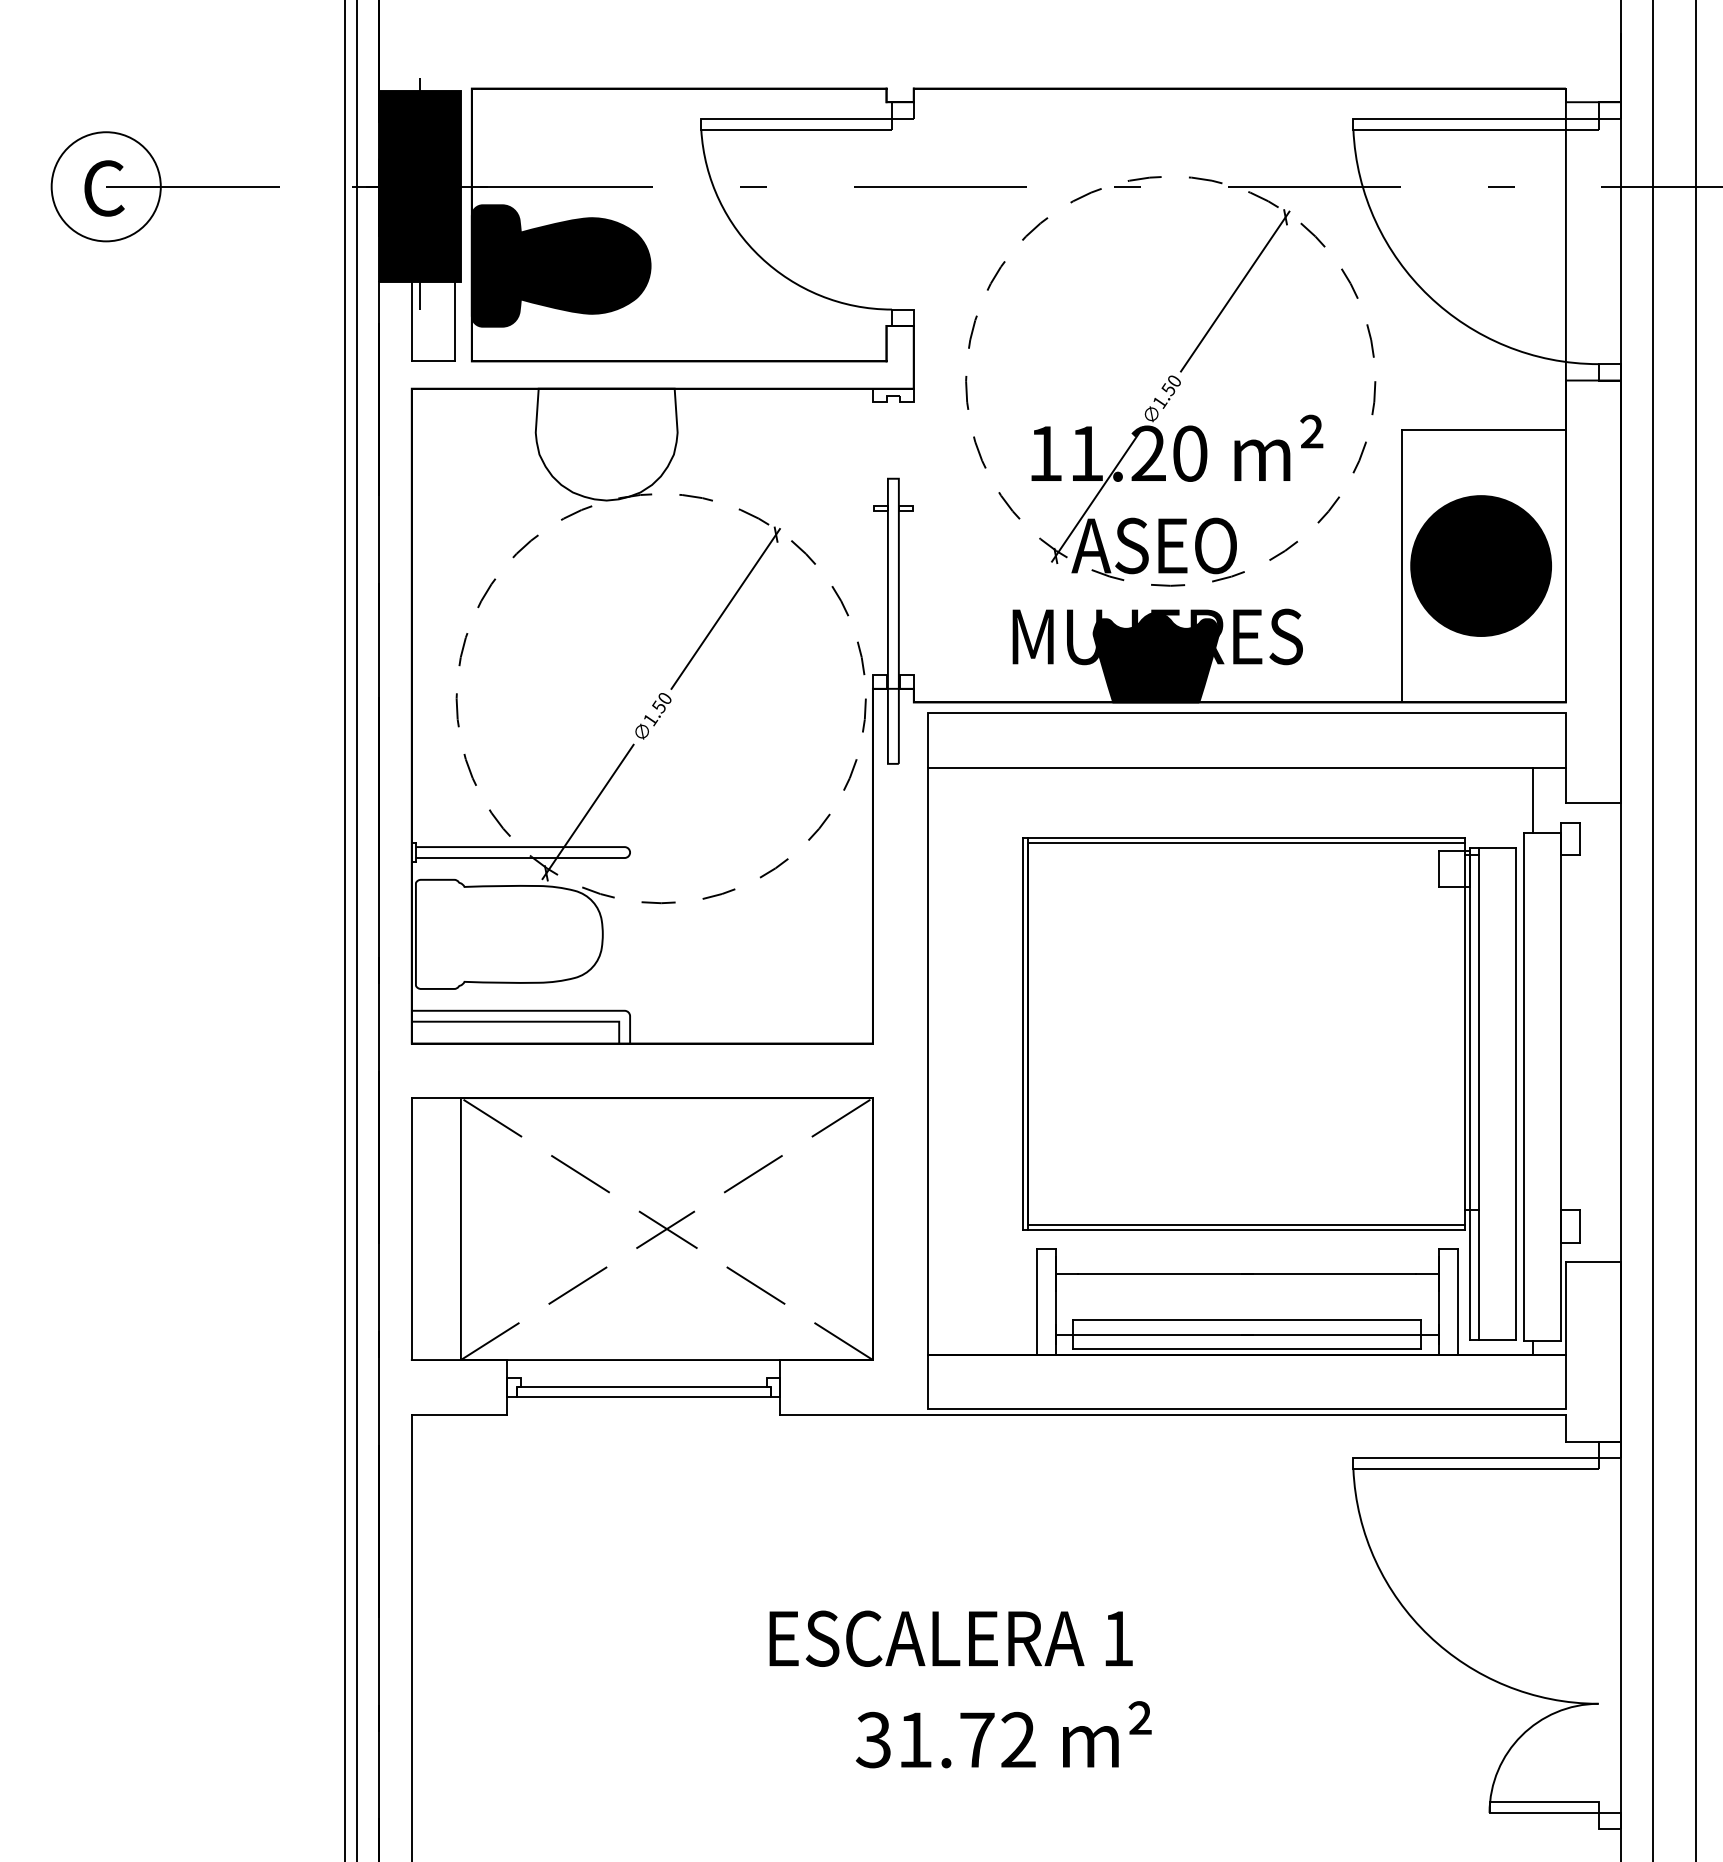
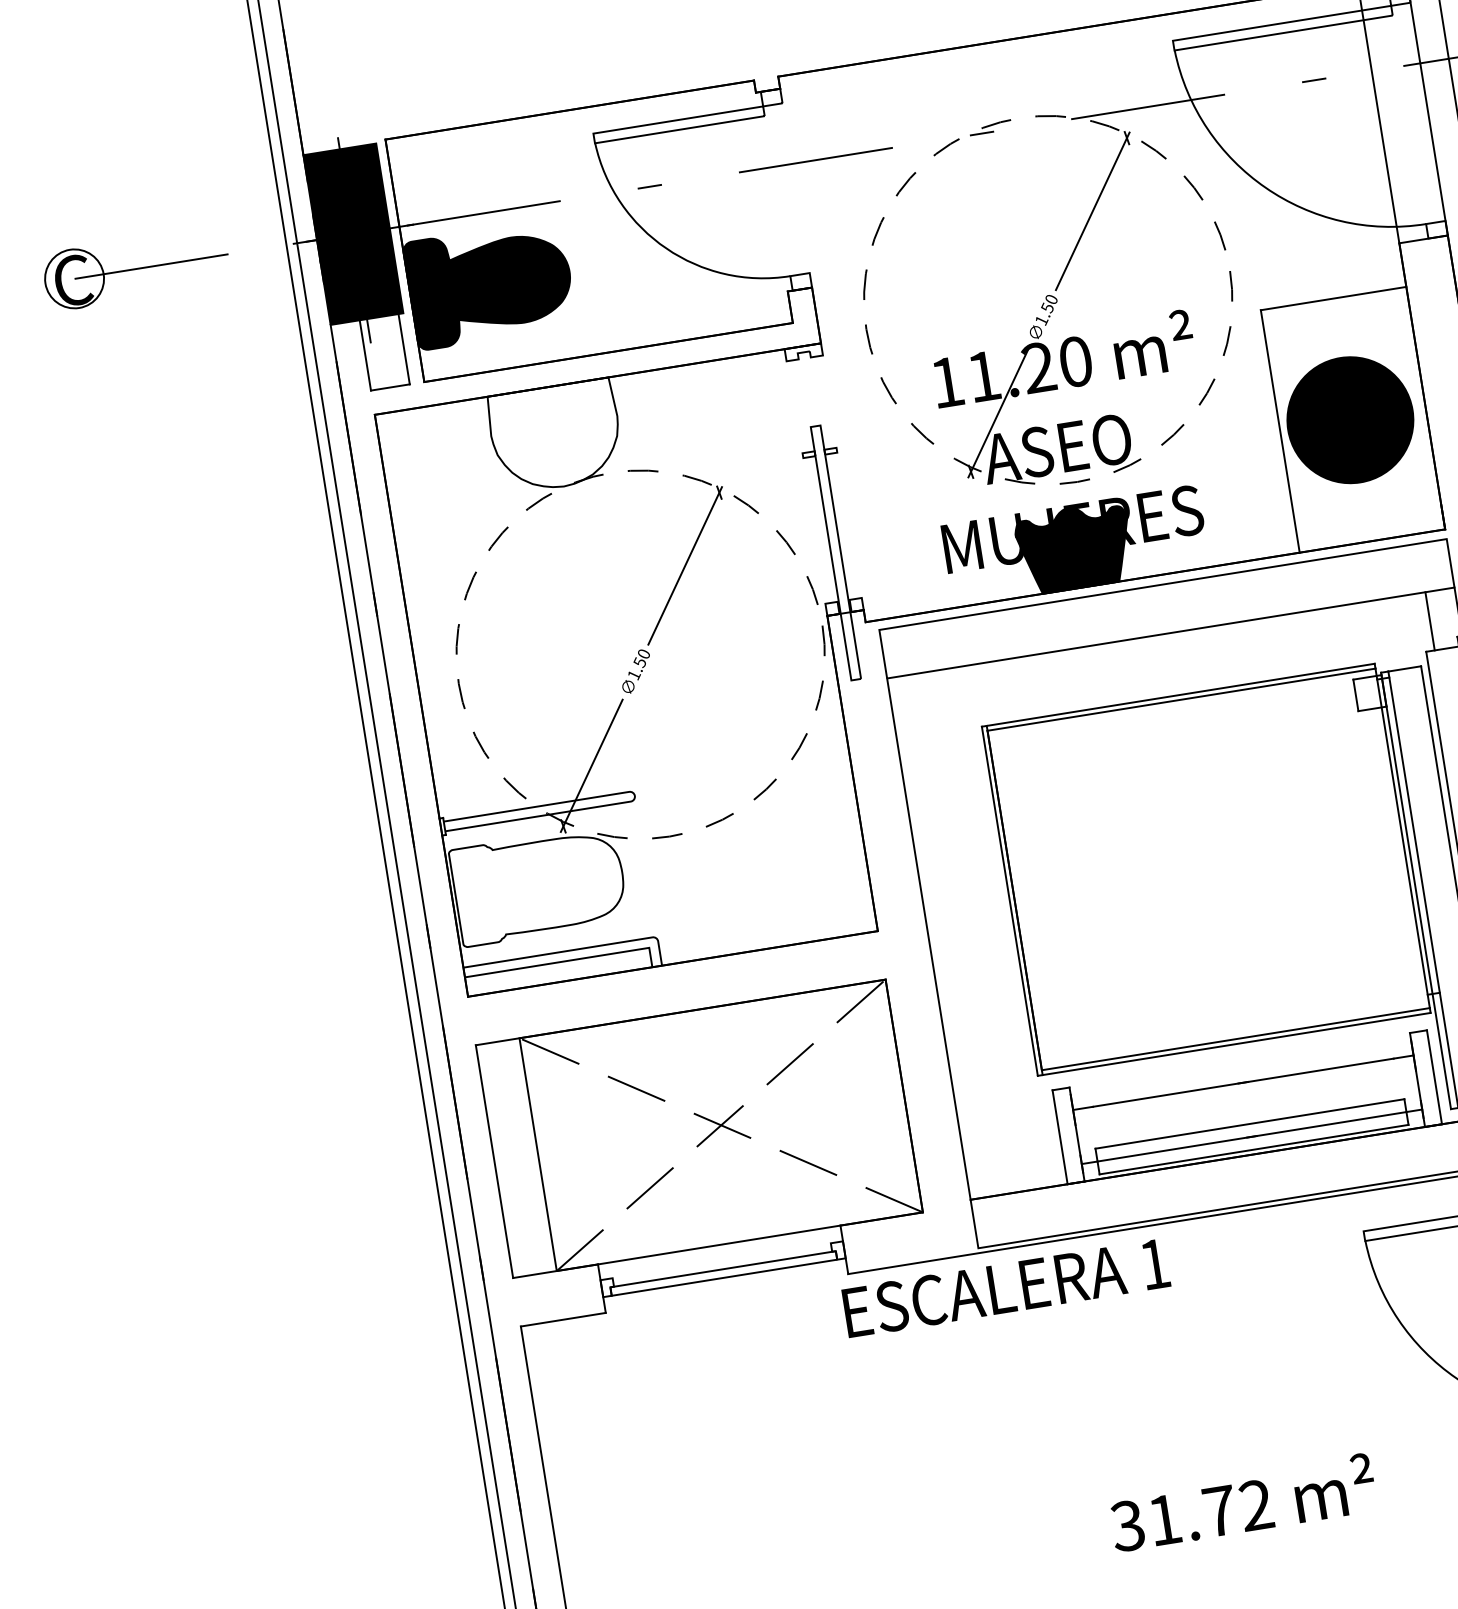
circle: (105, 186) -> (73, 278), size x0.6
text: (950, 1638) -> (1005, 1287), moved
text: (1003, 1734) -> (1242, 1502), moved

